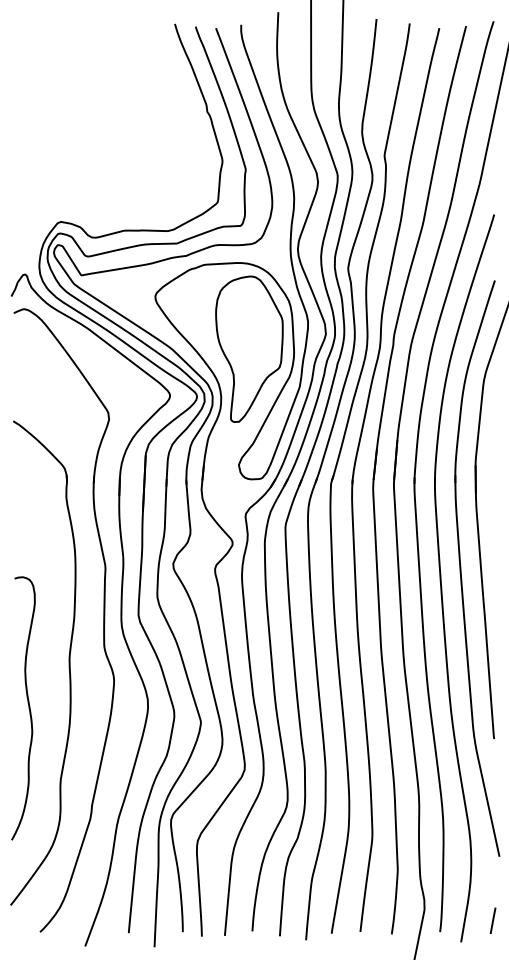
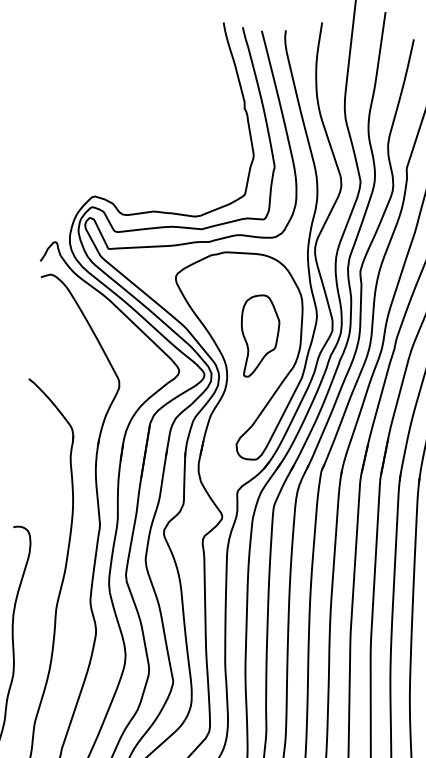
part: (249, 348) -> (258, 335), size x0.6

